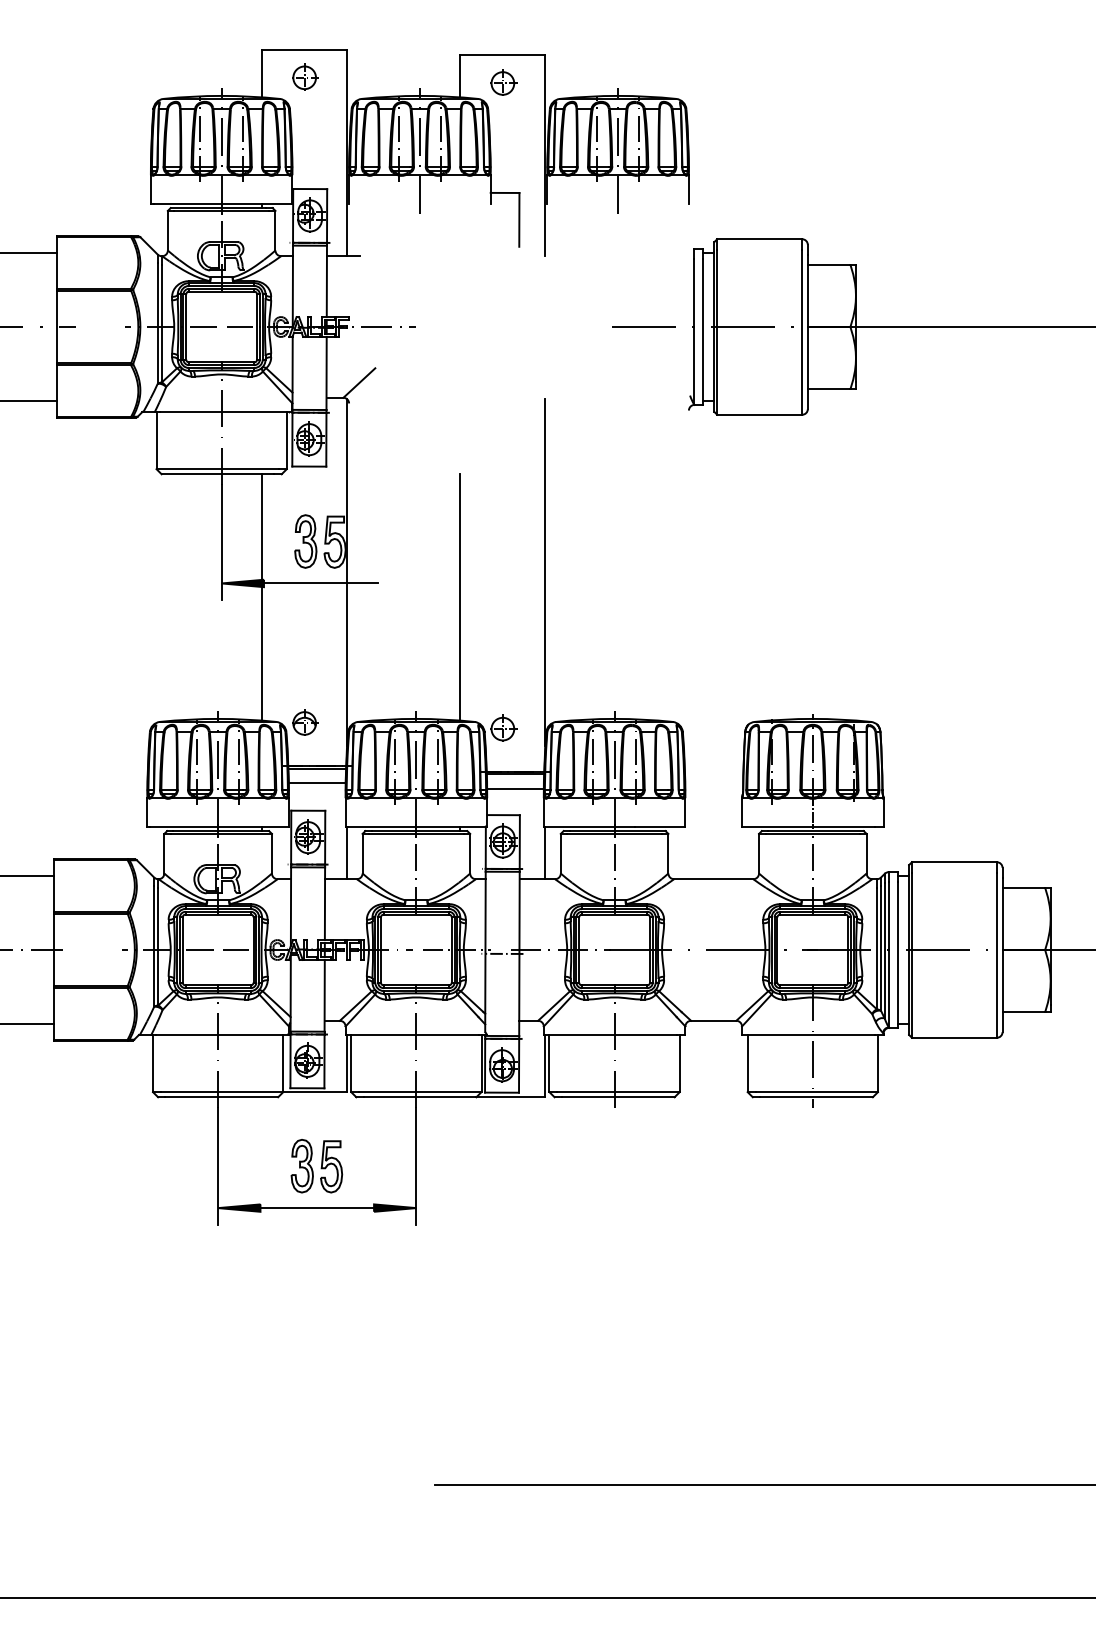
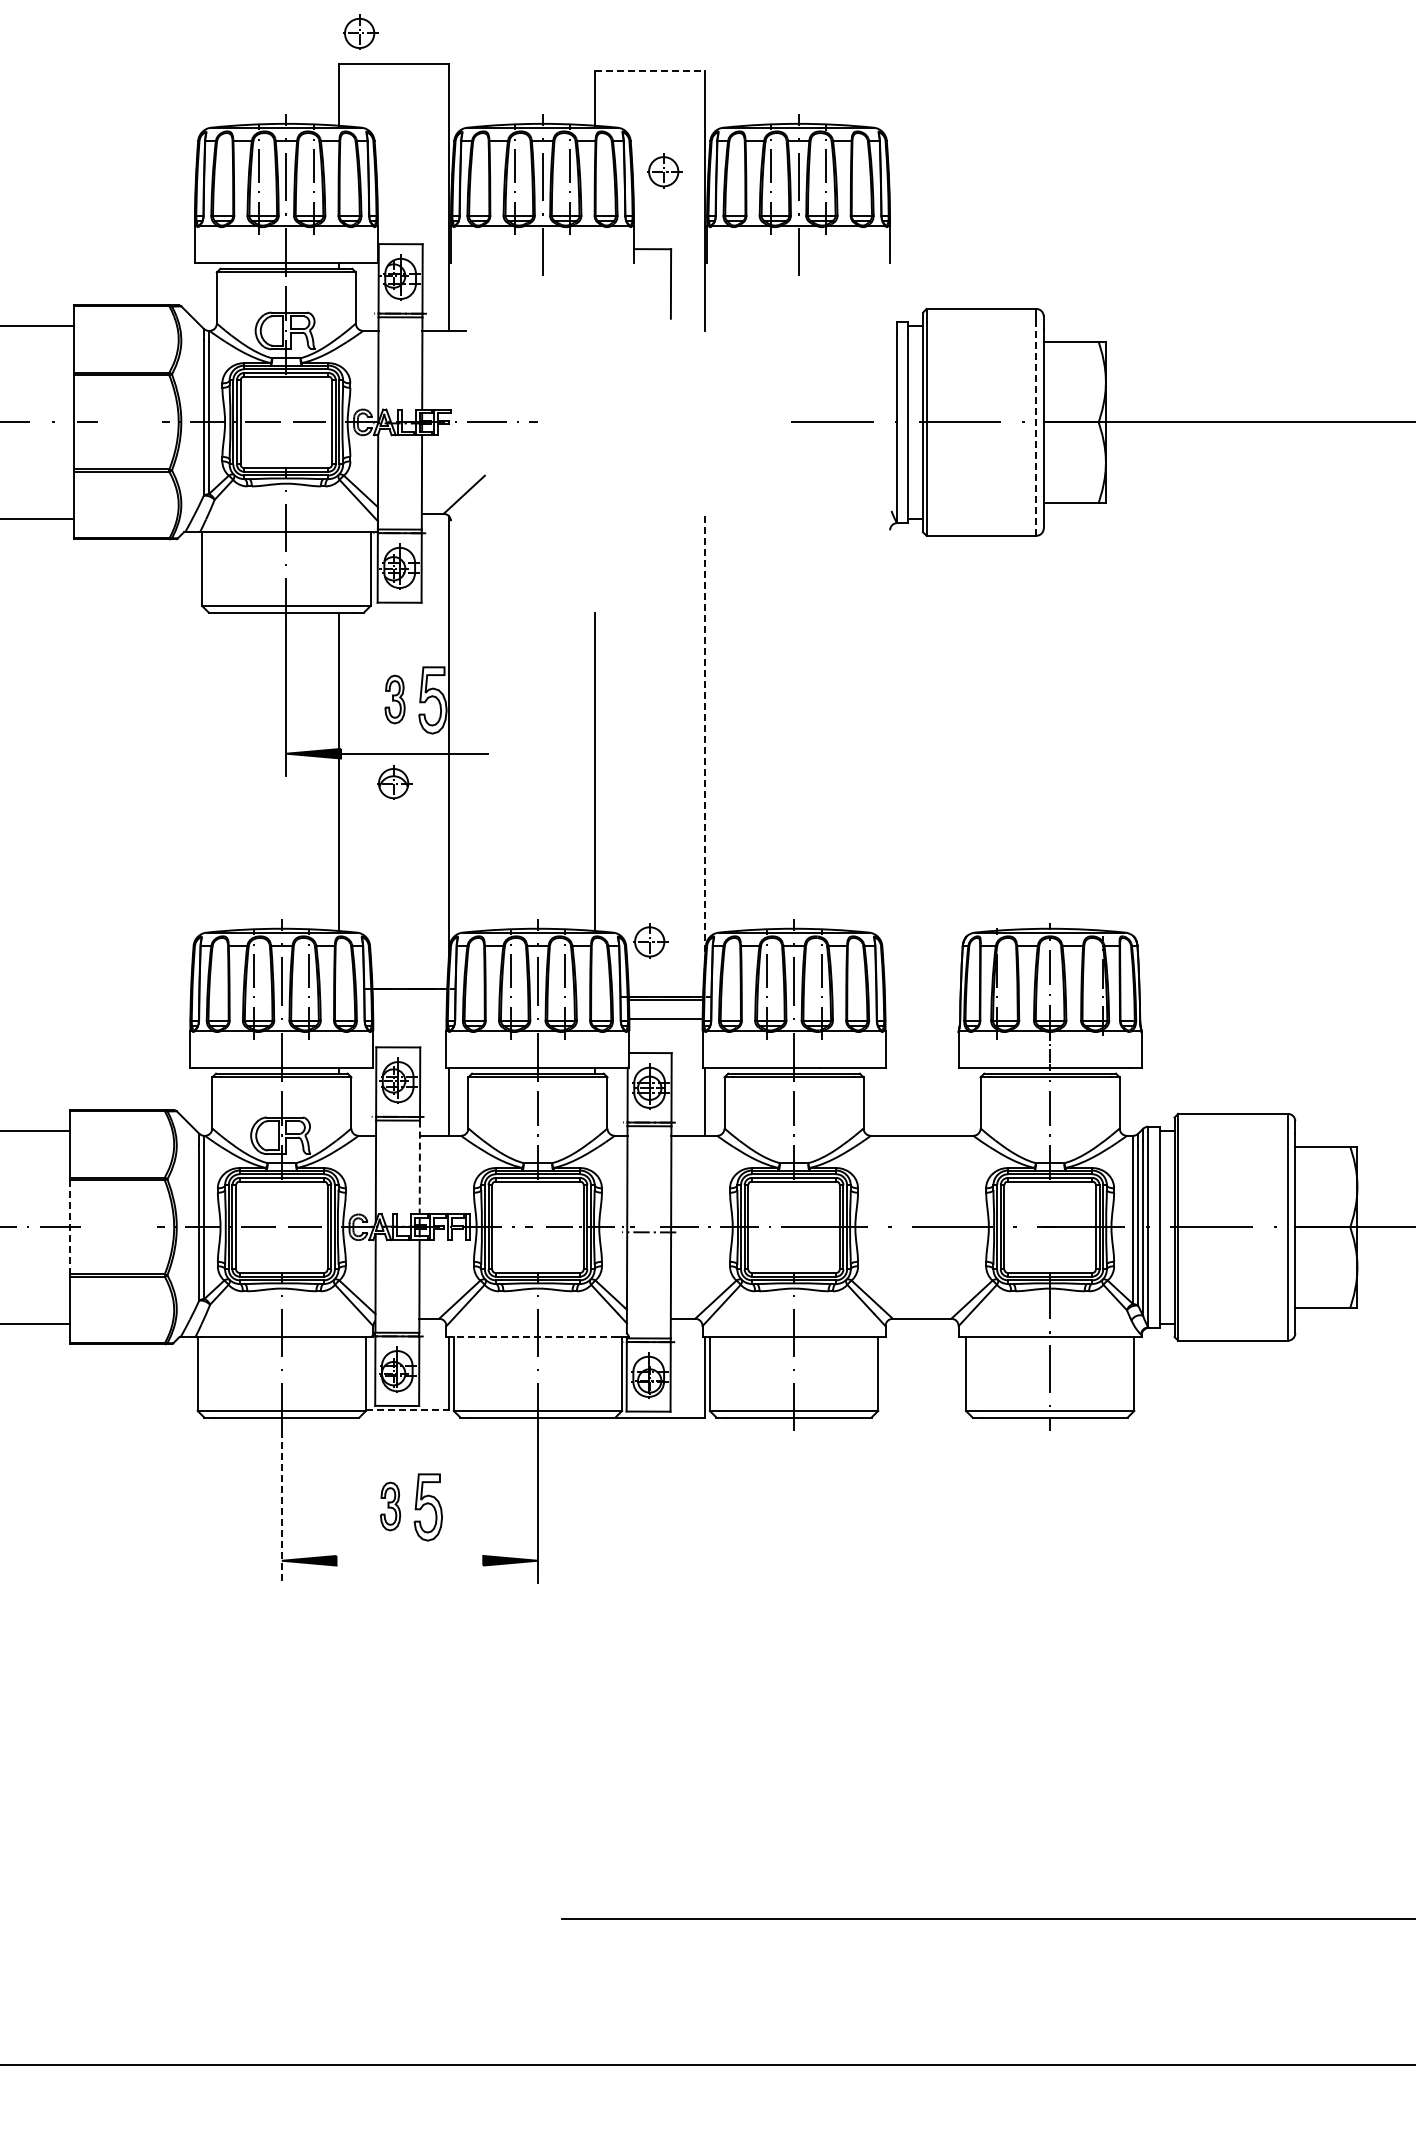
line: (502, 55) -> (649, 71), solid -> dashed
part: (305, 76) -> (360, 31), moved
part: (503, 82) -> (664, 170), moved
line: (802, 331) -> (1036, 428), solid -> dashed
part: (305, 541) -> (394, 699), size x0.7
line: (545, 573) -> (704, 740), solid -> dashed
part: (305, 722) -> (394, 782), moved
line: (316, 769) -> (409, 993), removed
line: (316, 782) -> (409, 1011), removed
line: (324, 903) -> (419, 1167), solid -> dashed
line: (53, 950) -> (69, 1227), solid -> dashed
line: (412, 1035) -> (532, 1337), solid -> dashed
line: (315, 1091) -> (407, 1410), solid -> dashed
line: (217, 1166) -> (281, 1506), solid -> dashed
part: (302, 1166) -> (390, 1506), size x0.7
line: (316, 1207) -> (409, 1560), removed

